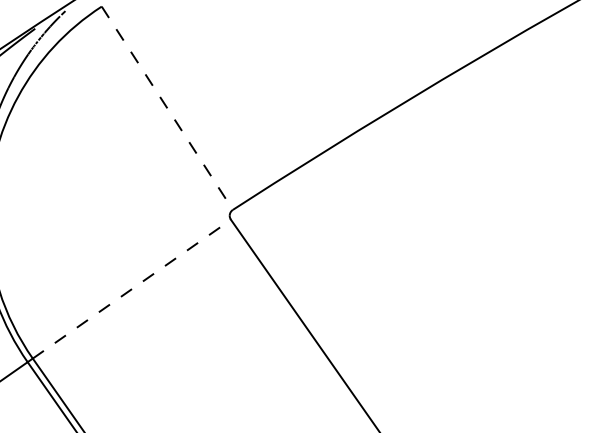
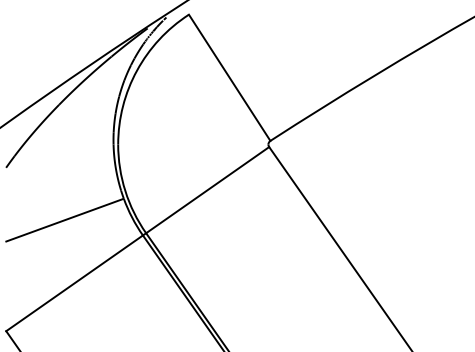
line: (167, 109) -> (229, 78), dashed -> solid
line: (133, 288) -> (208, 189), dashed -> solid

